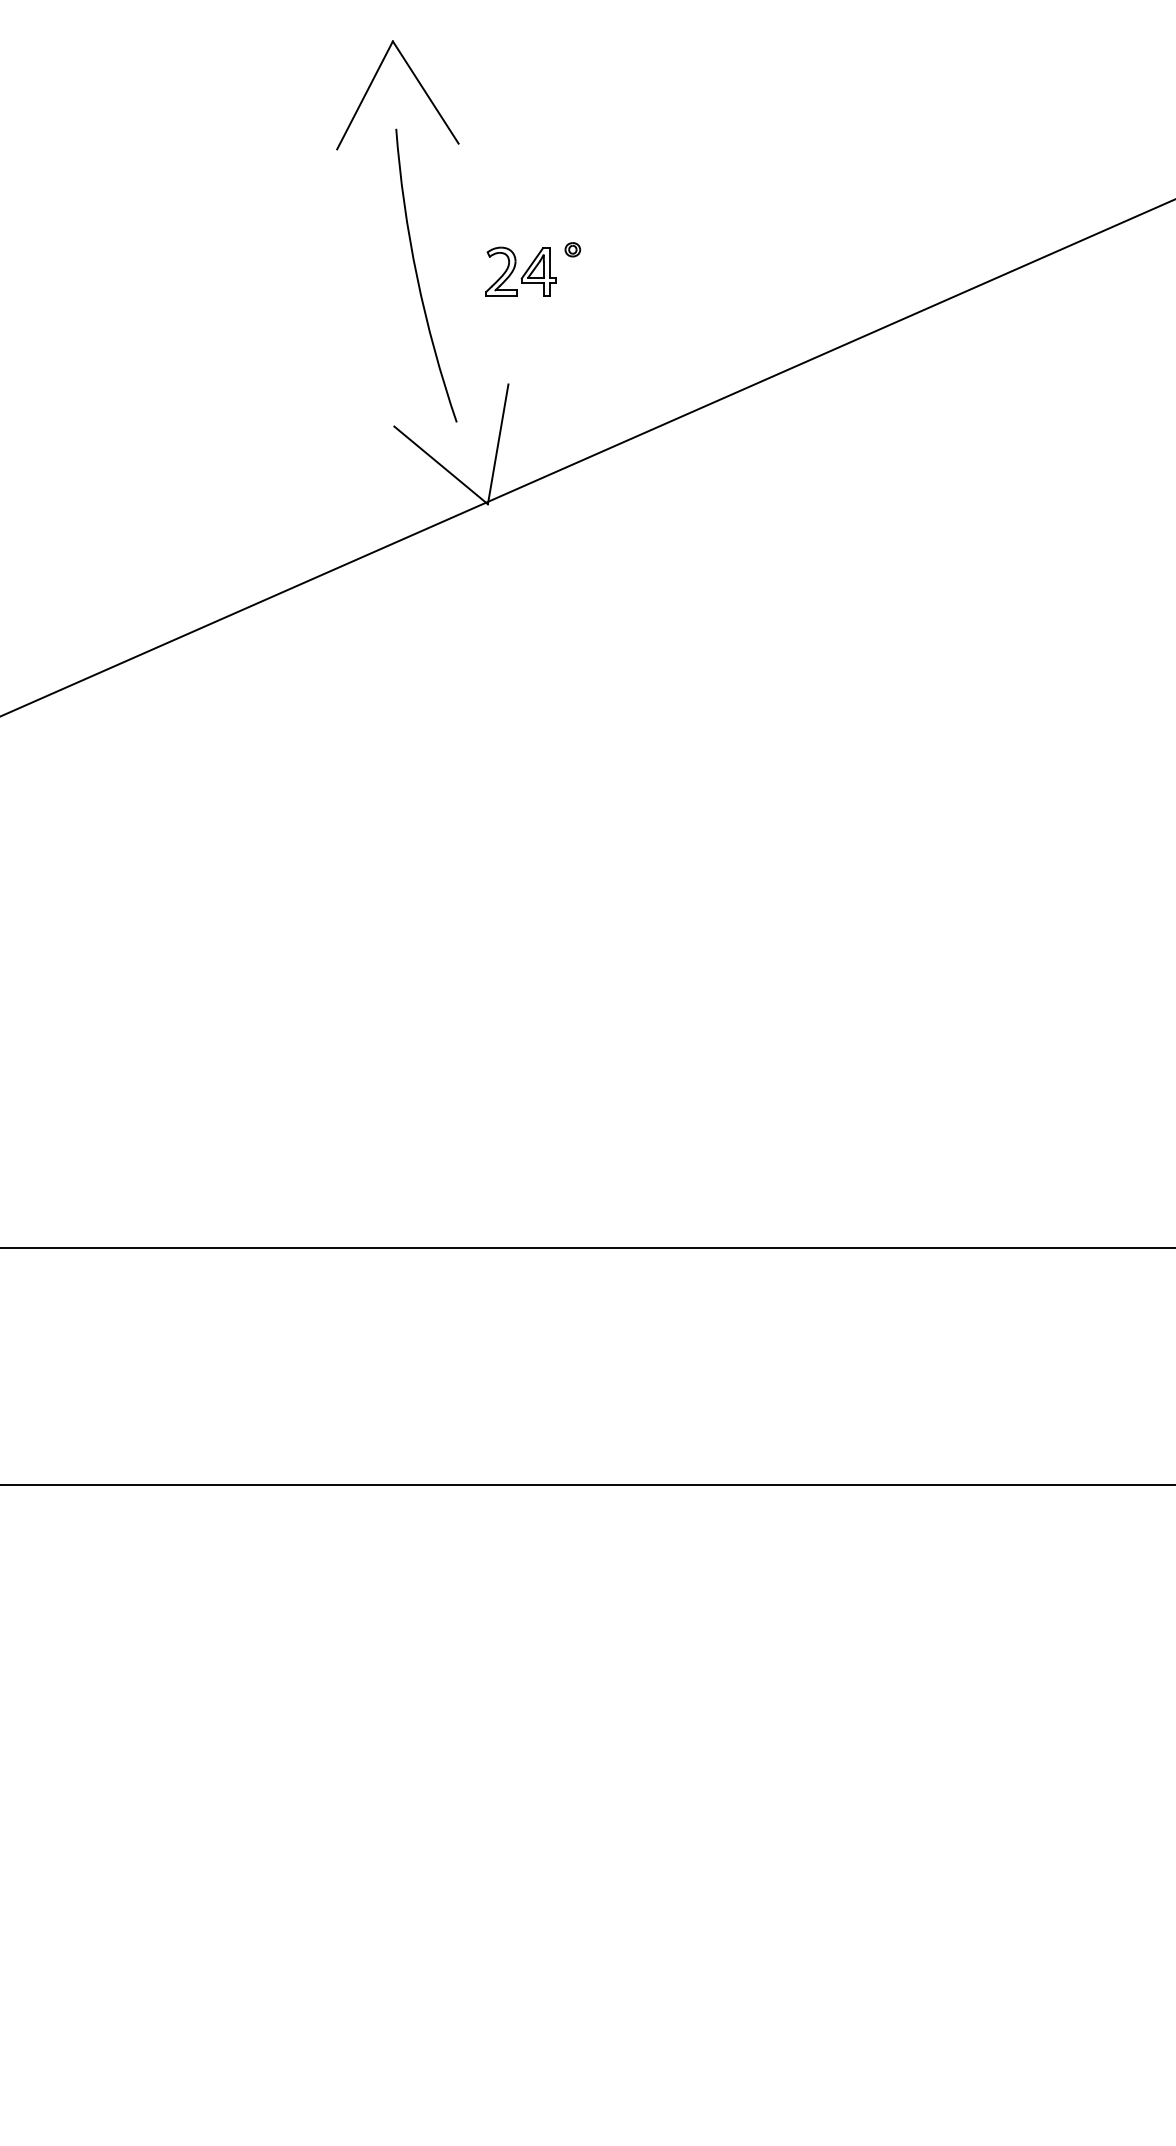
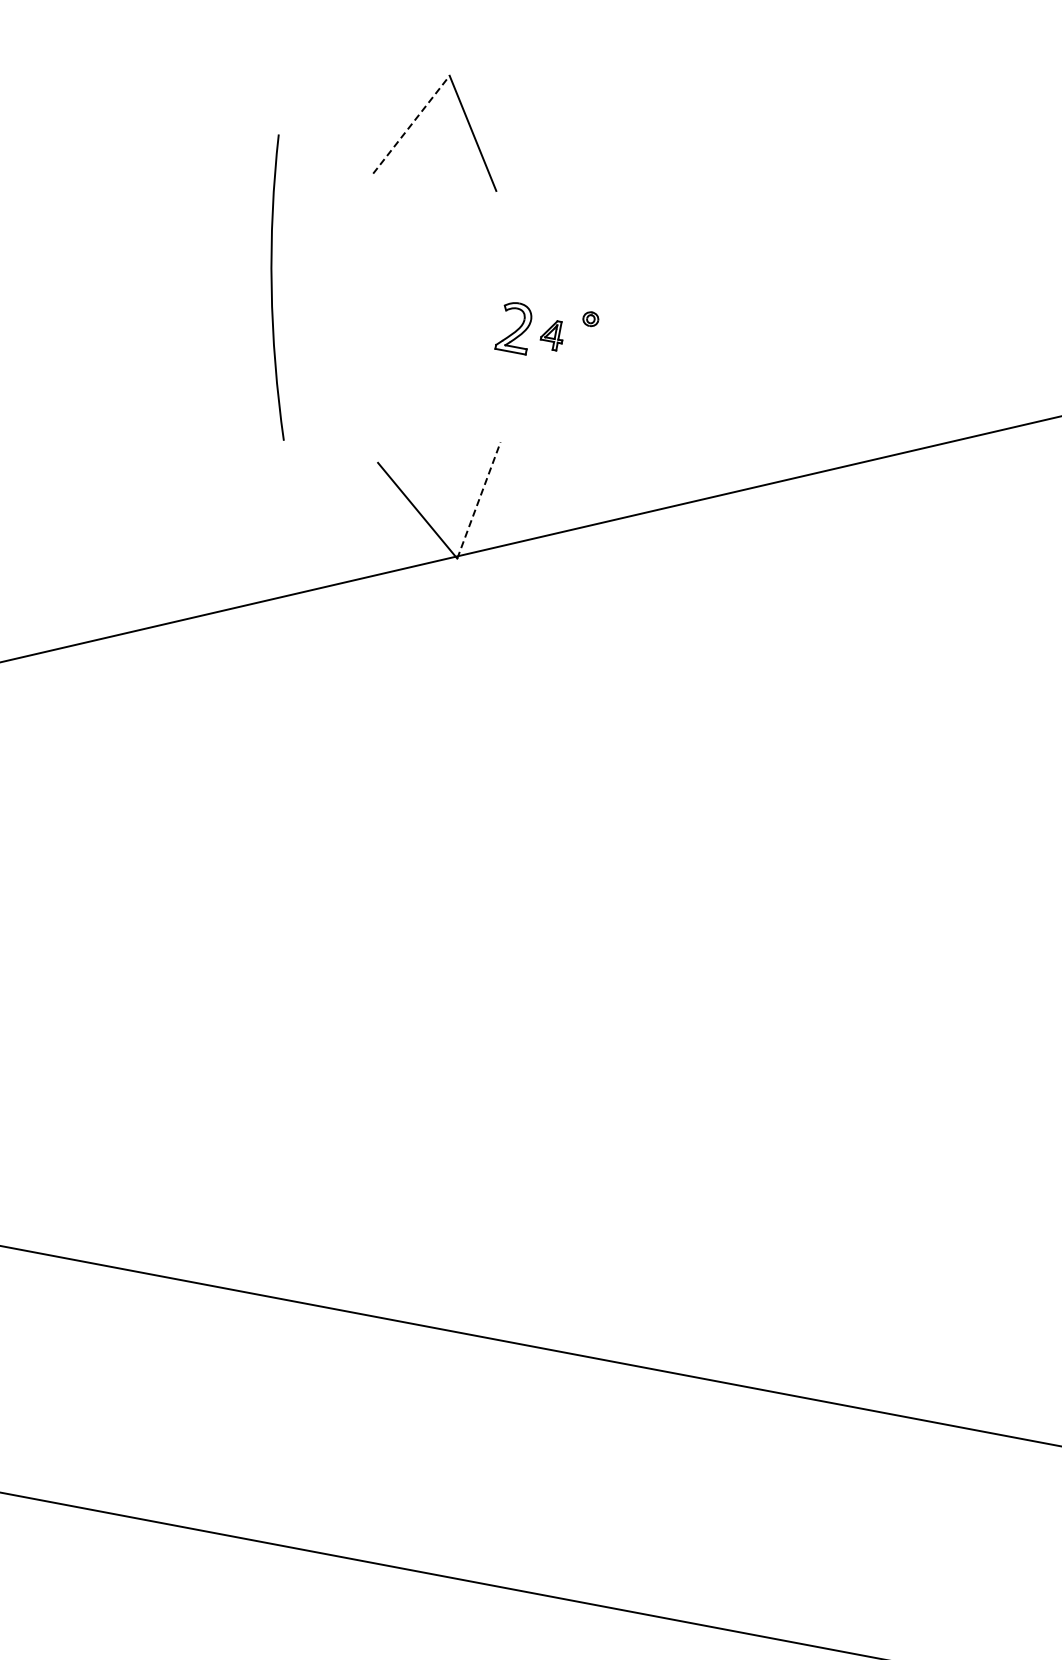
line: (365, 95) -> (411, 124), solid -> dashed
part: (538, 271) -> (552, 334), size x0.6
curve: (418, 277) -> (272, 287), moved
line: (498, 444) -> (479, 500), solid -> dashed

